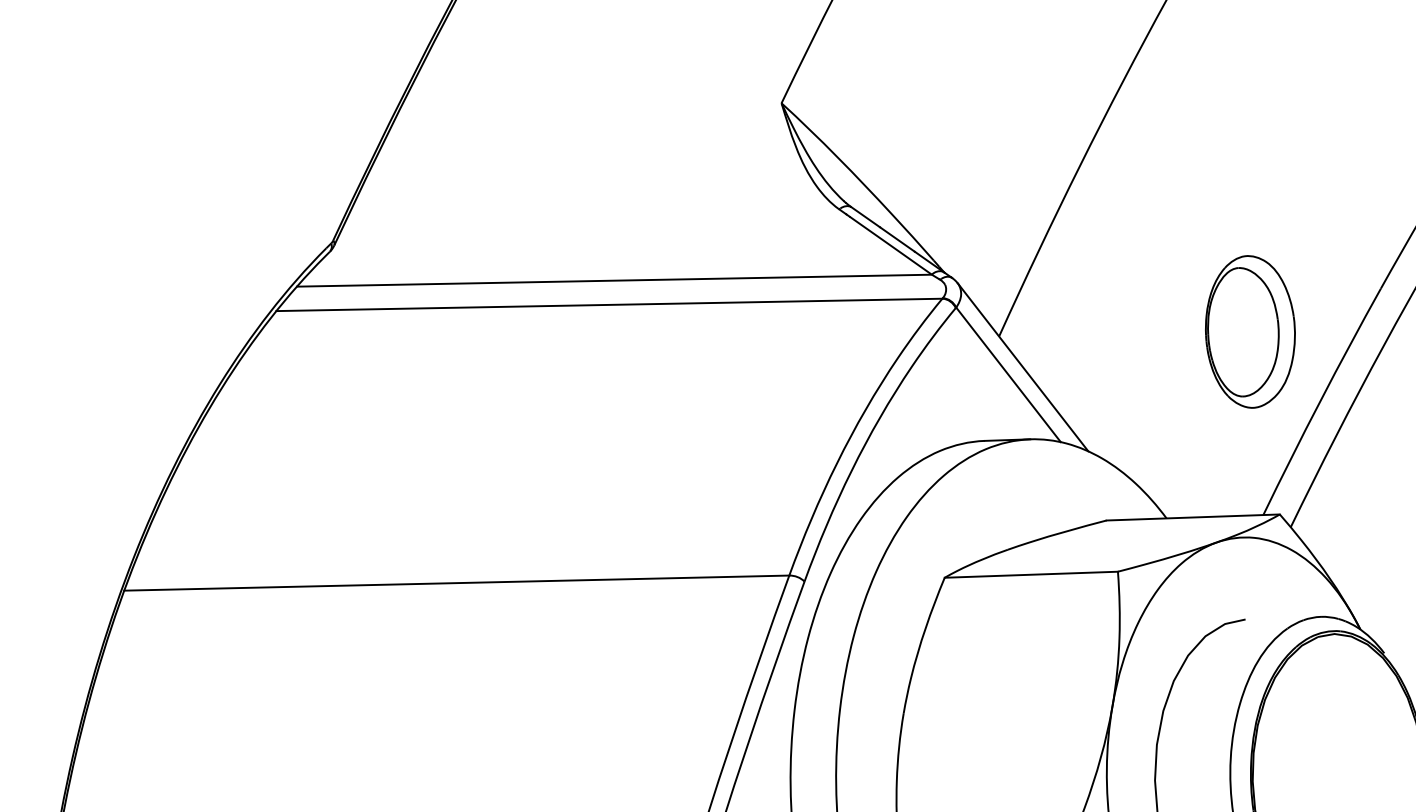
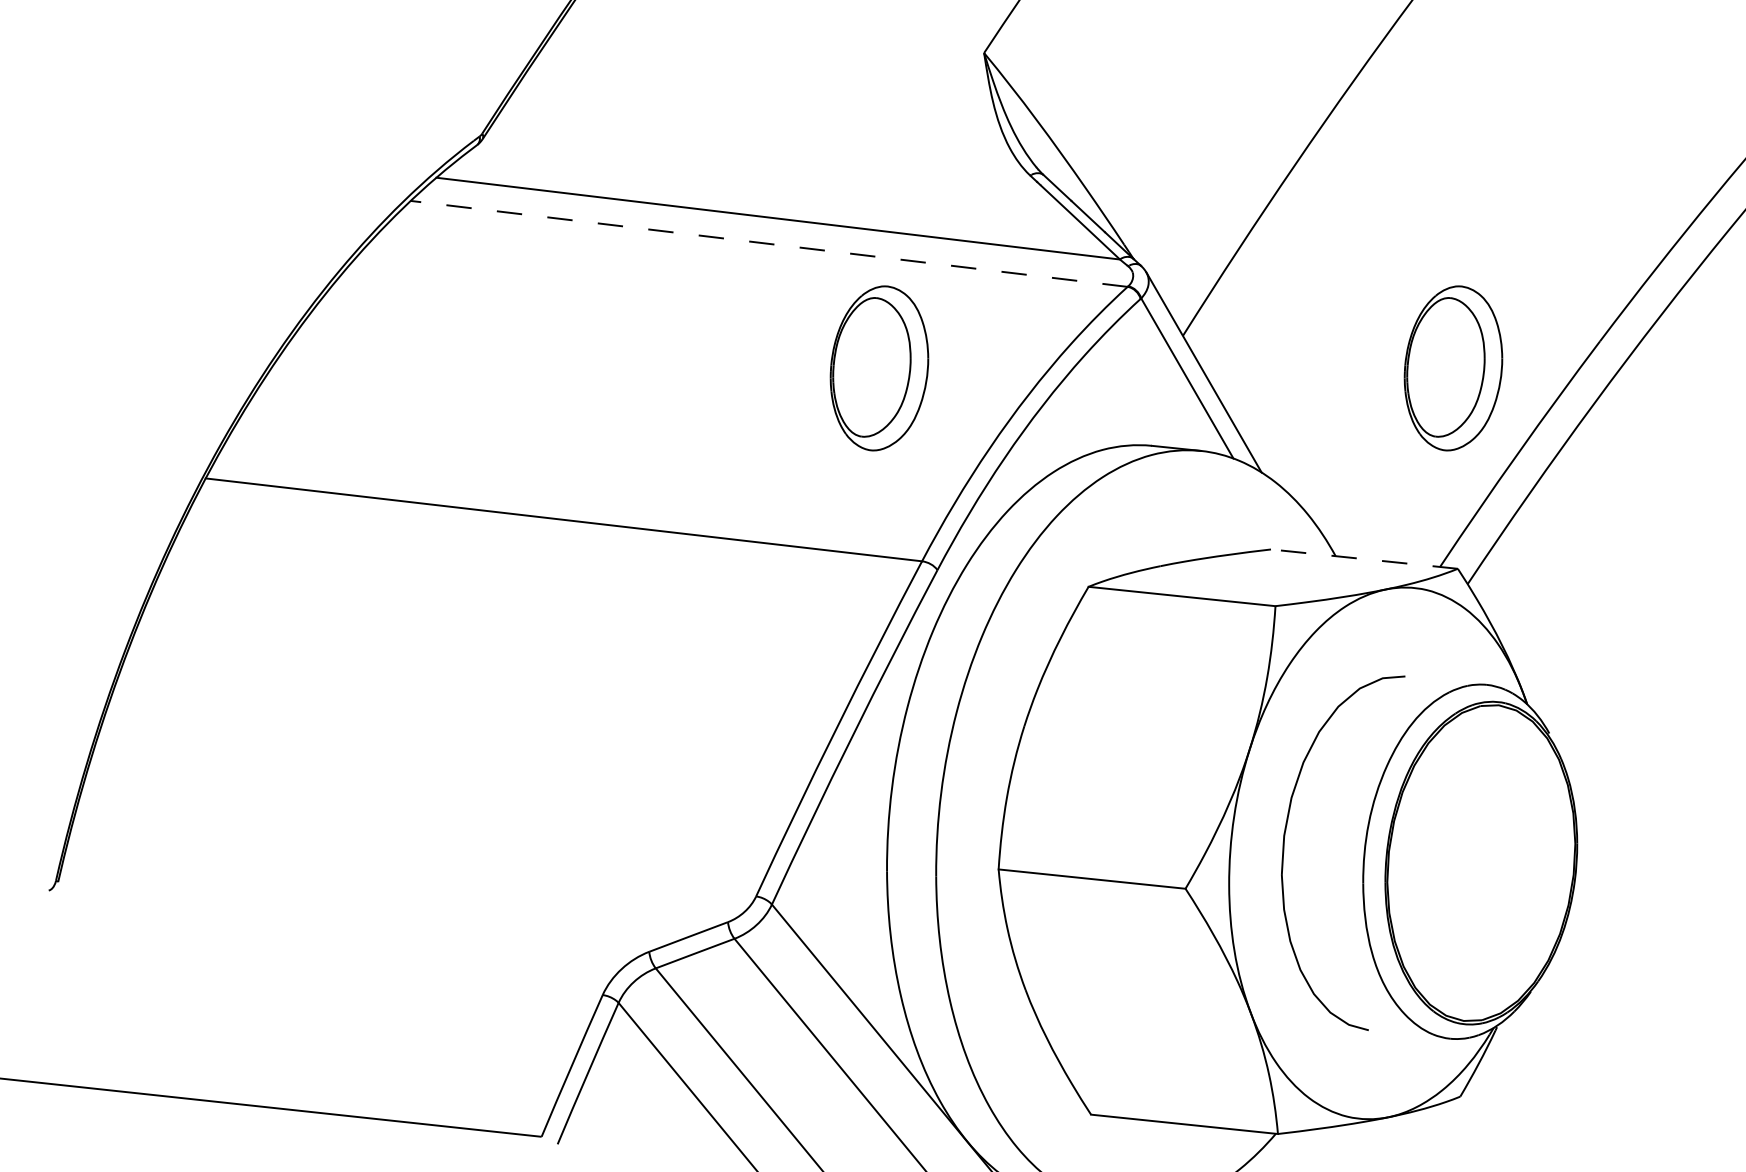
line: (608, 304) -> (768, 243), solid -> dashed
part: (725, 404) -> (879, 368), added
line: (1193, 517) -> (1364, 559), solid -> dashed

